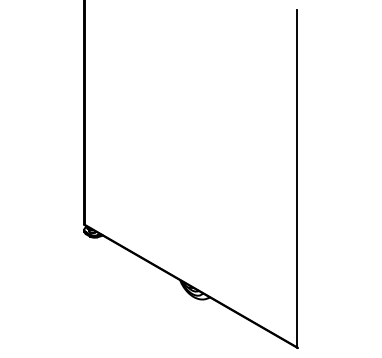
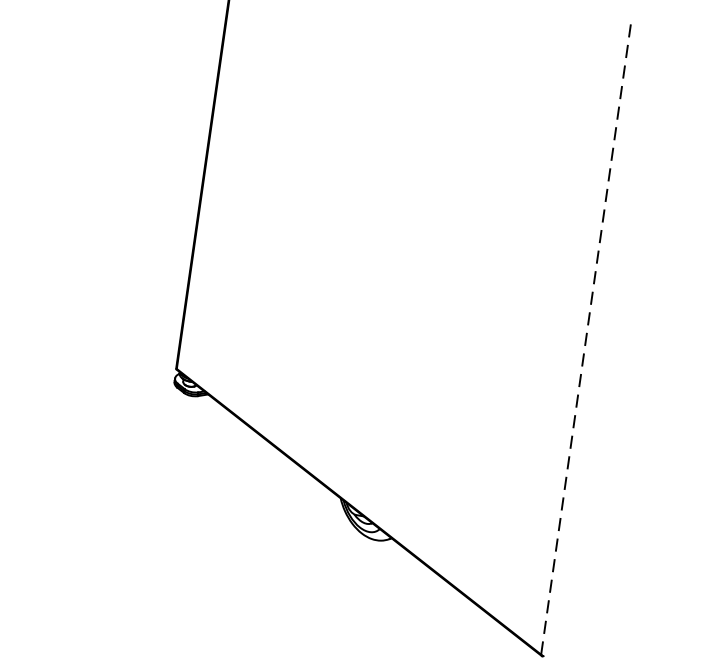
line: (296, 178) -> (585, 339), solid -> dashed

